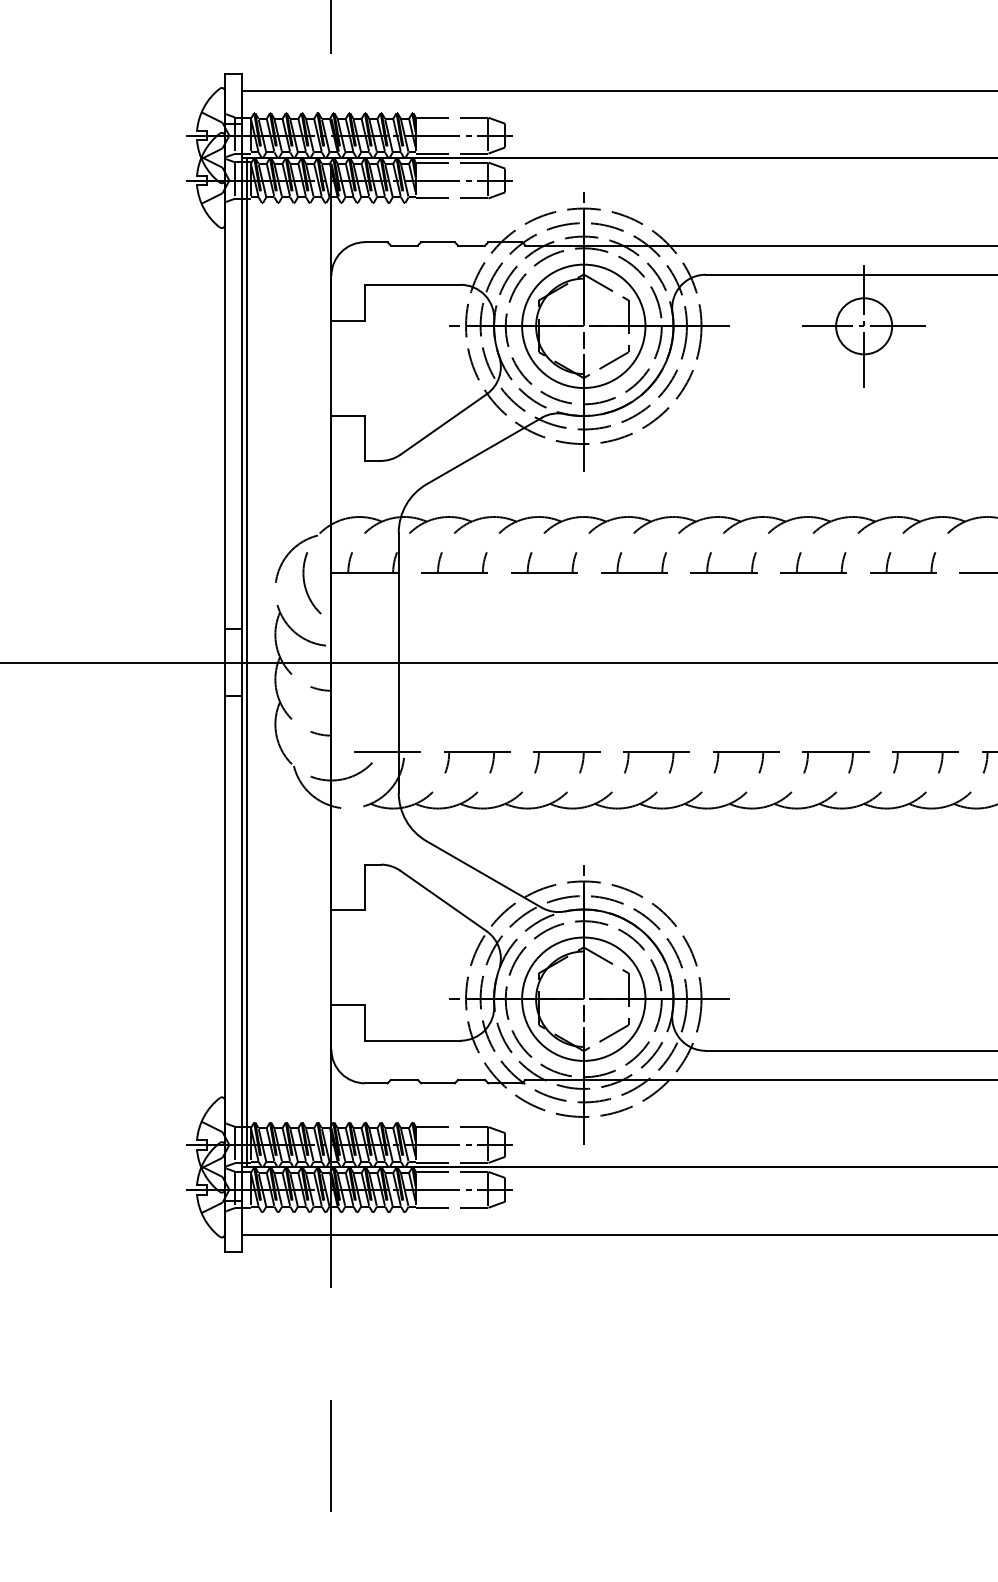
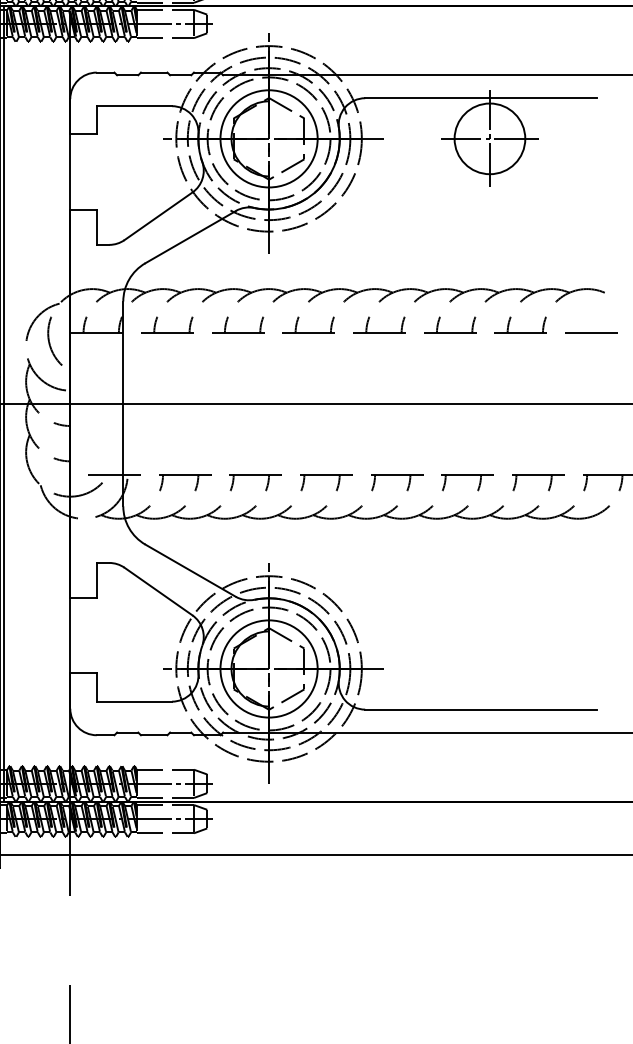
circle: (864, 326) -> (490, 139), size x1.6

